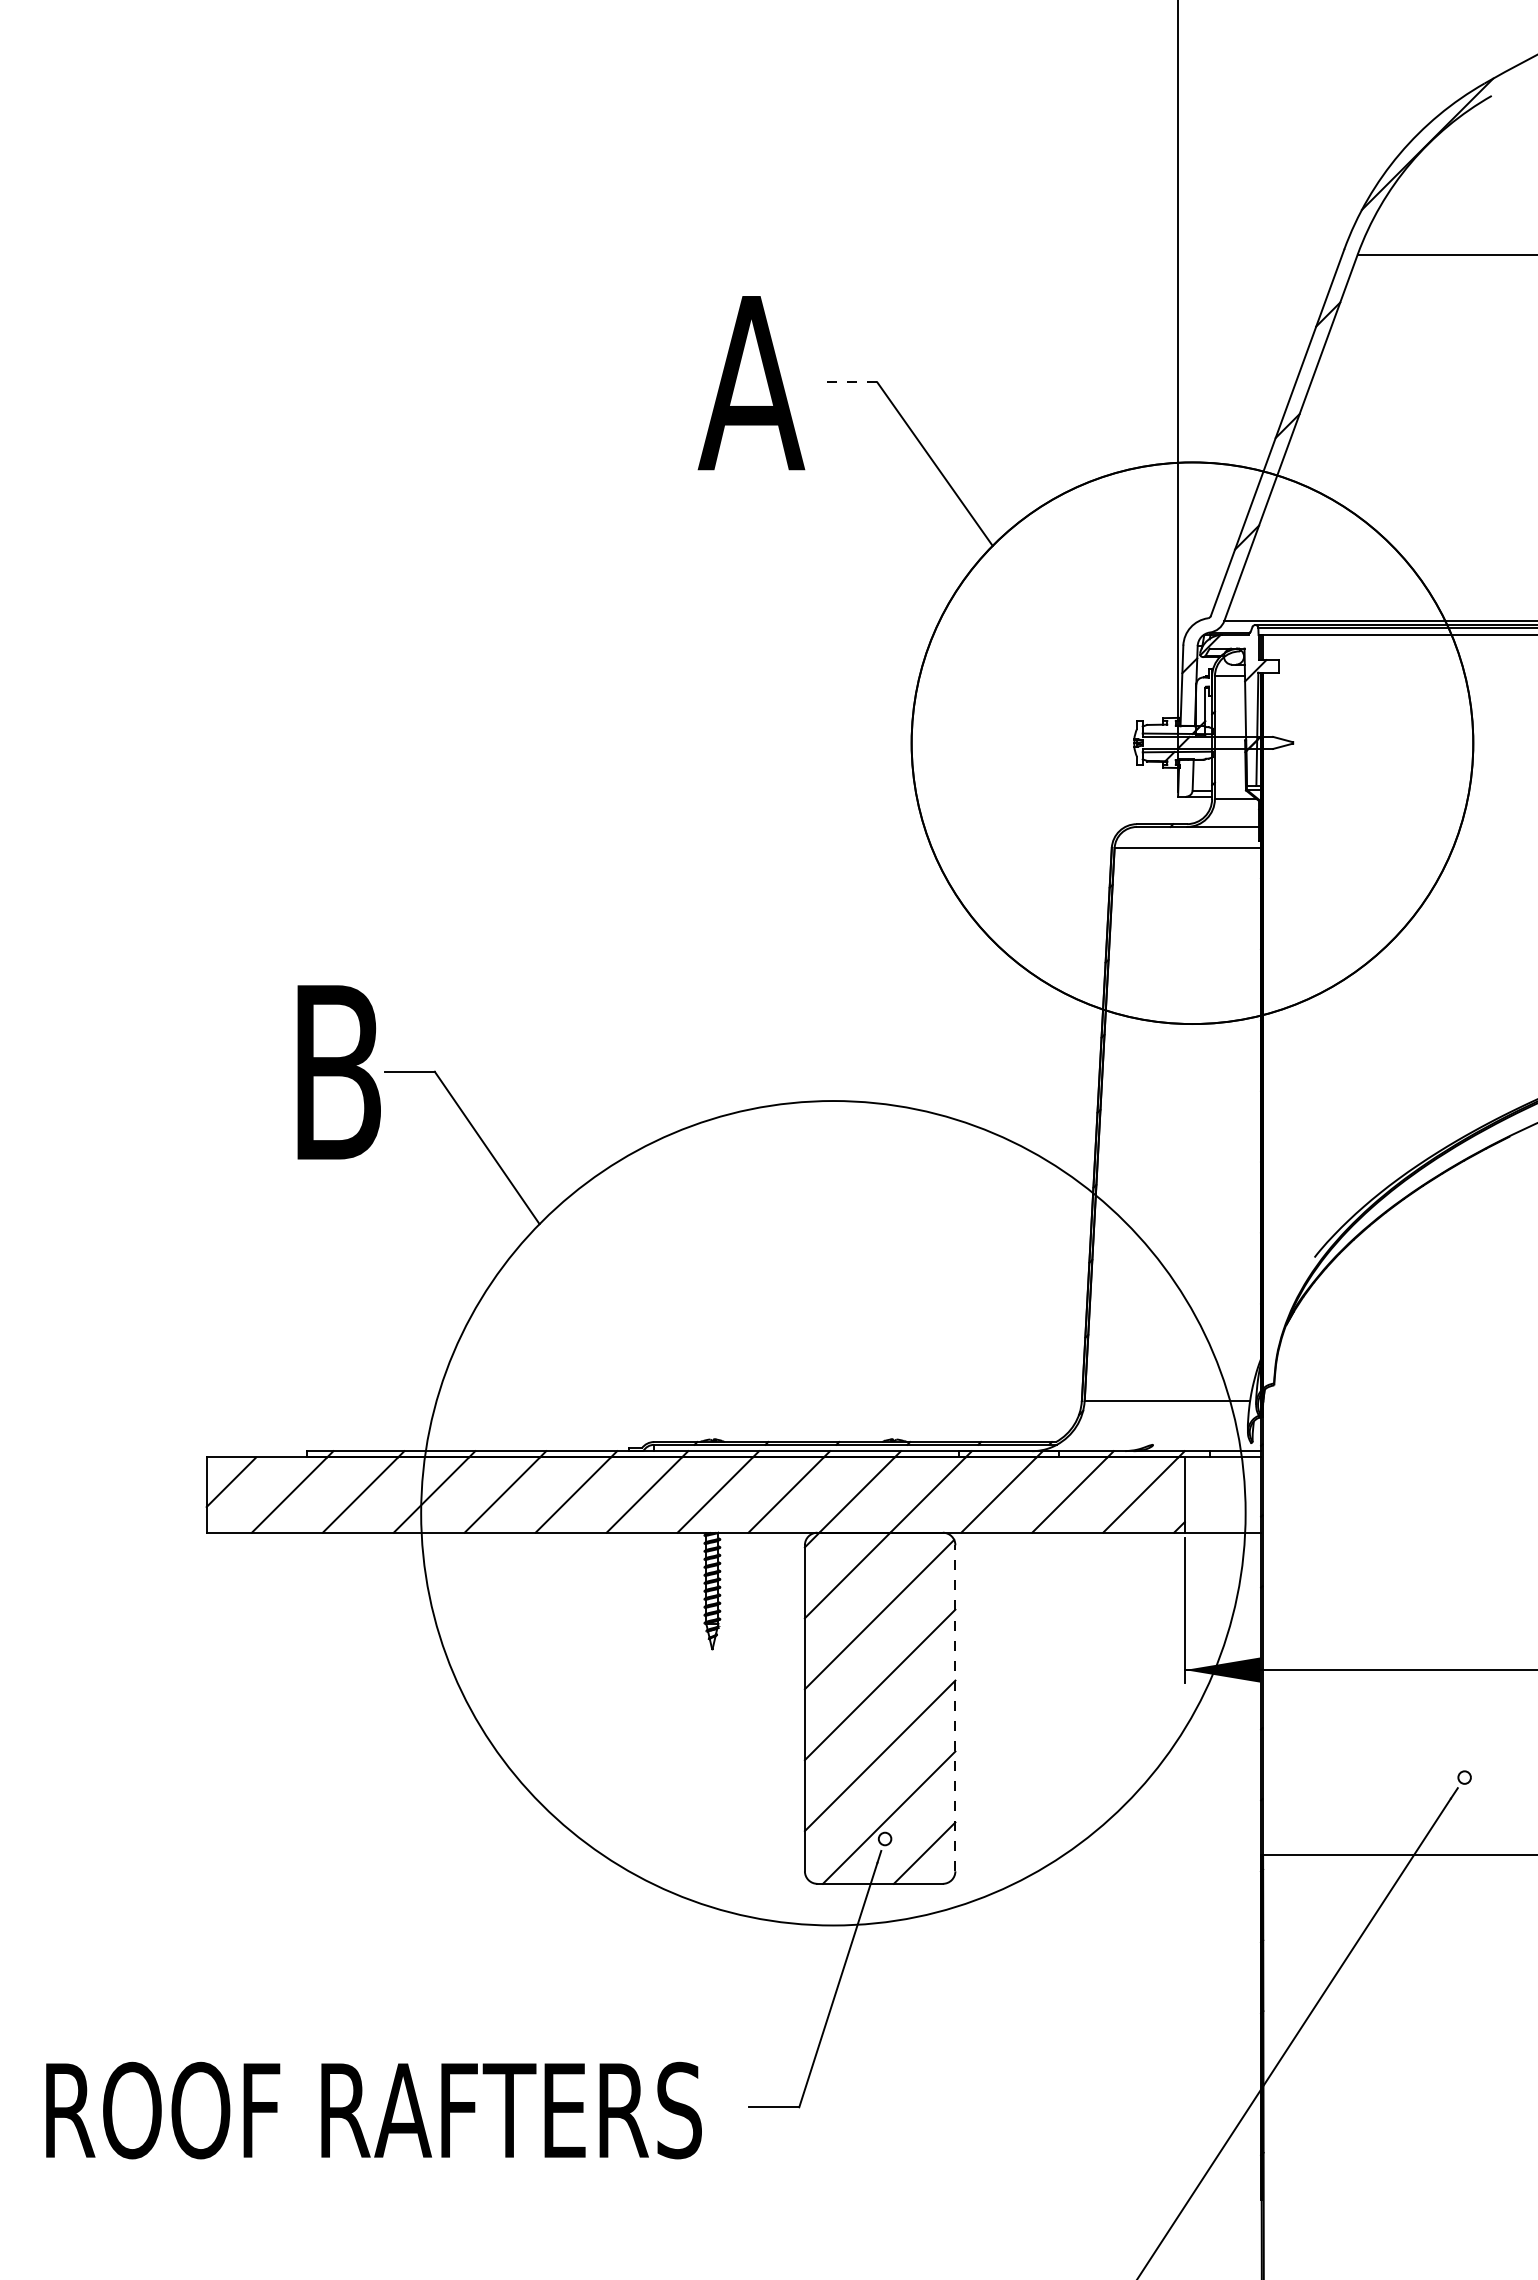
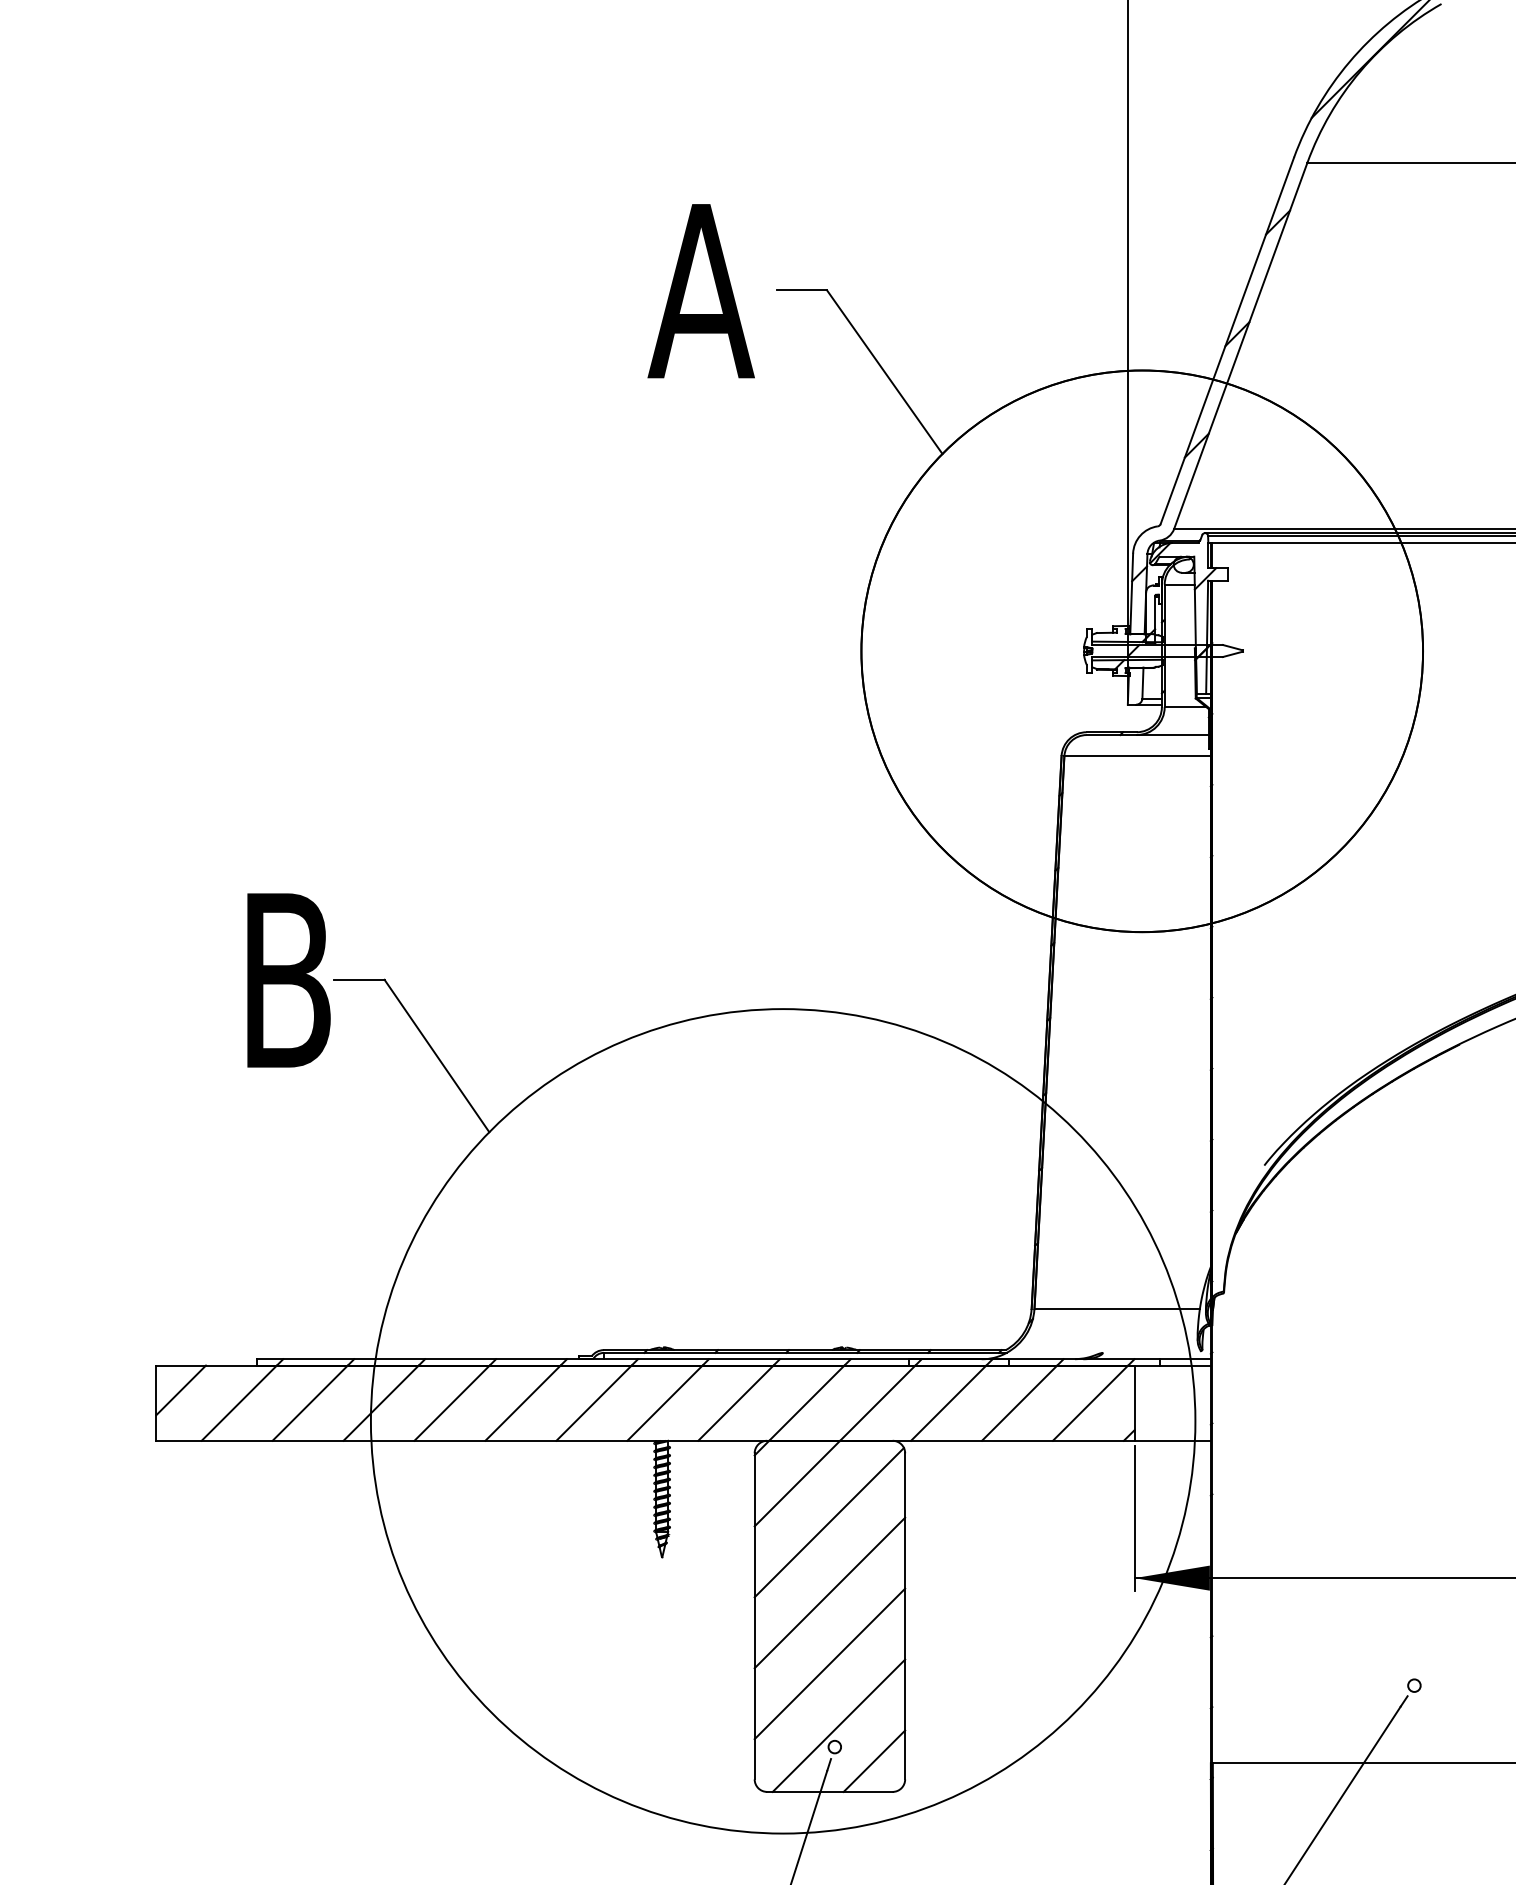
line: (851, 382) -> (801, 290), dashed -> solid
line: (955, 1707) -> (905, 1615), dashed -> solid

